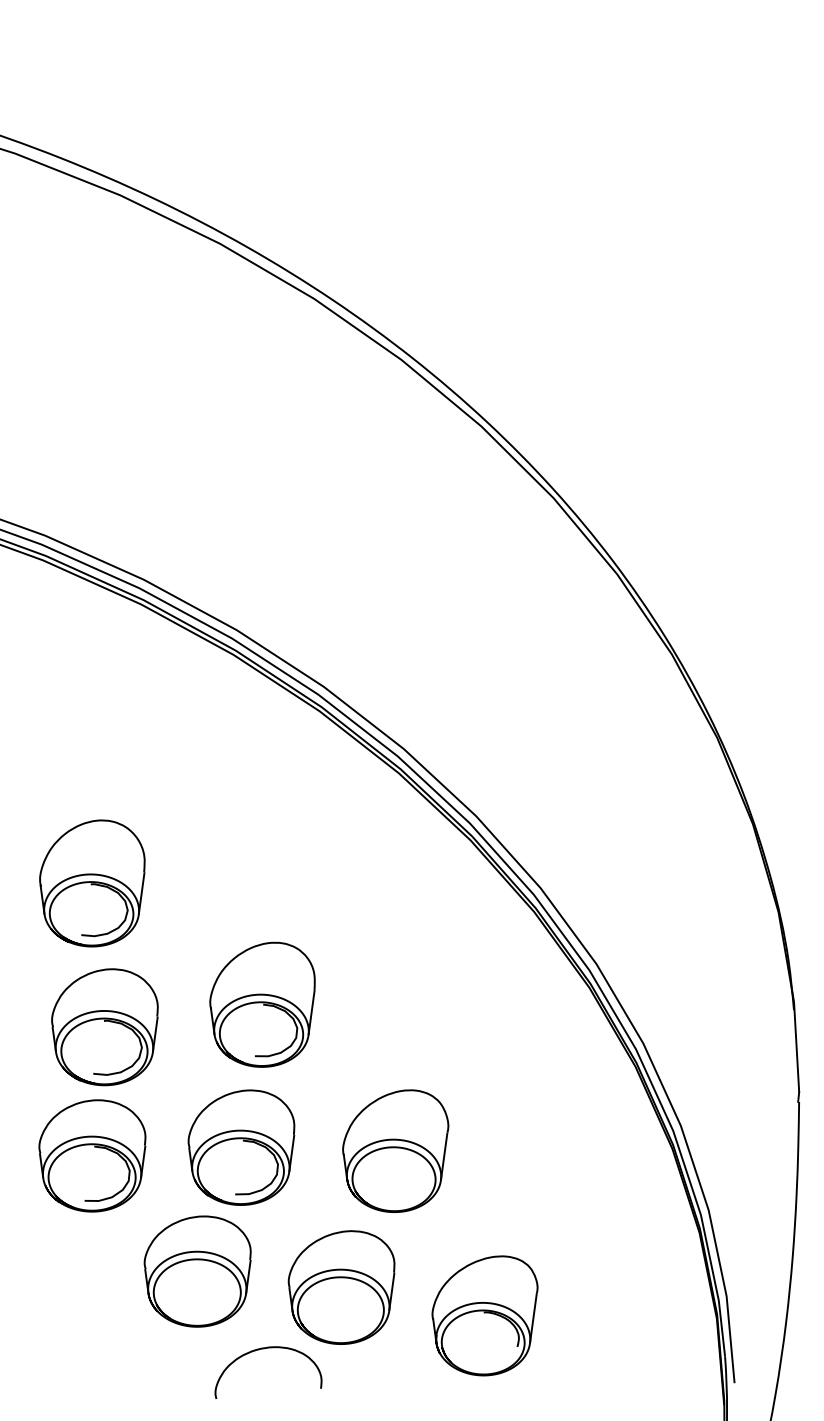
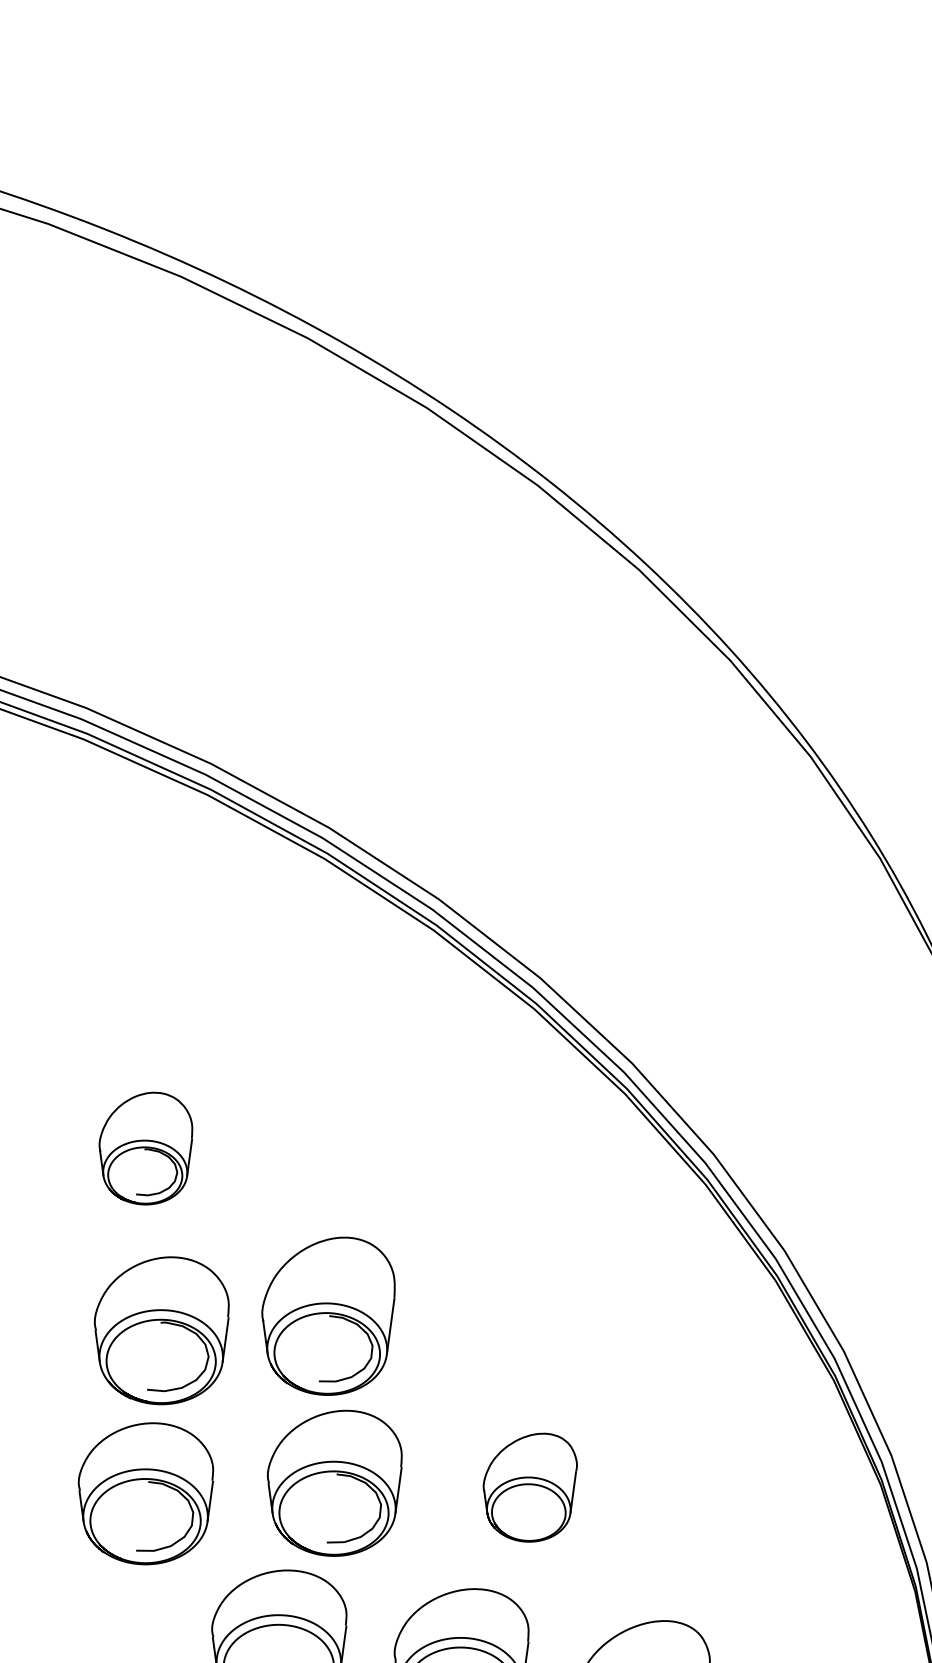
part: (92, 883) -> (146, 1148), size x0.7
part: (262, 1004) -> (328, 1315), moved
part: (395, 1150) -> (529, 1486), size x0.7

